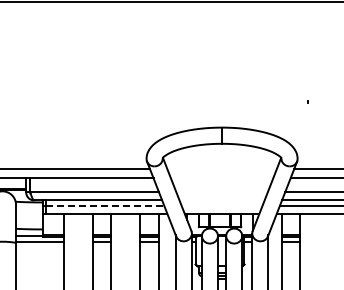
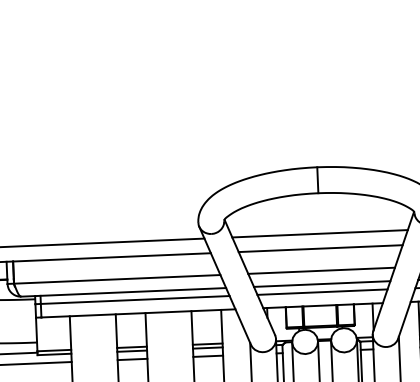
line: (221, 169) -> (319, 234), added
line: (221, 178) -> (319, 248), added
line: (221, 192) -> (320, 271), added
line: (221, 200) -> (321, 284), added
line: (105, 205) -> (135, 299), dashed -> solid
line: (221, 205) -> (321, 292), added

